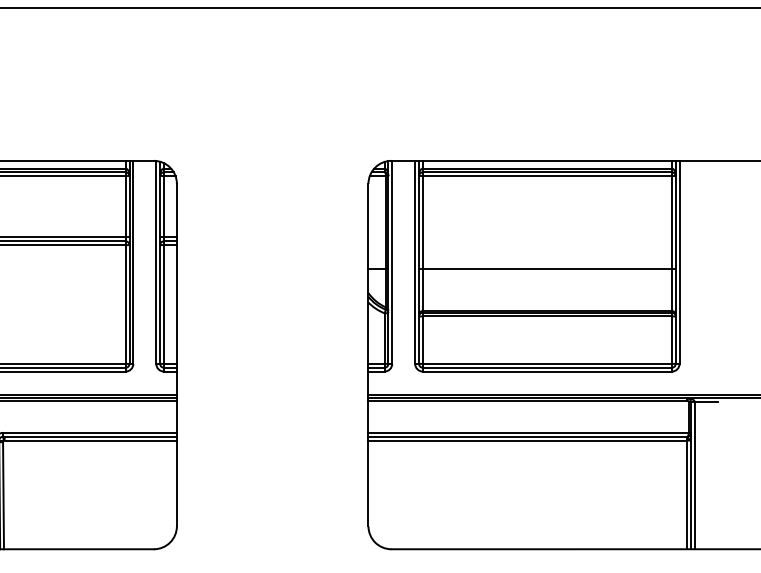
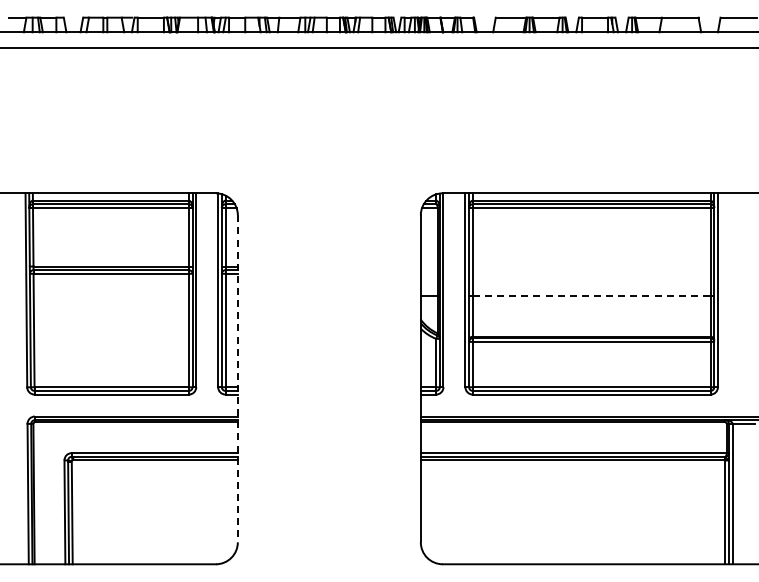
line: (547, 268) -> (591, 296), solid -> dashed
line: (176, 354) -> (237, 378), solid -> dashed

